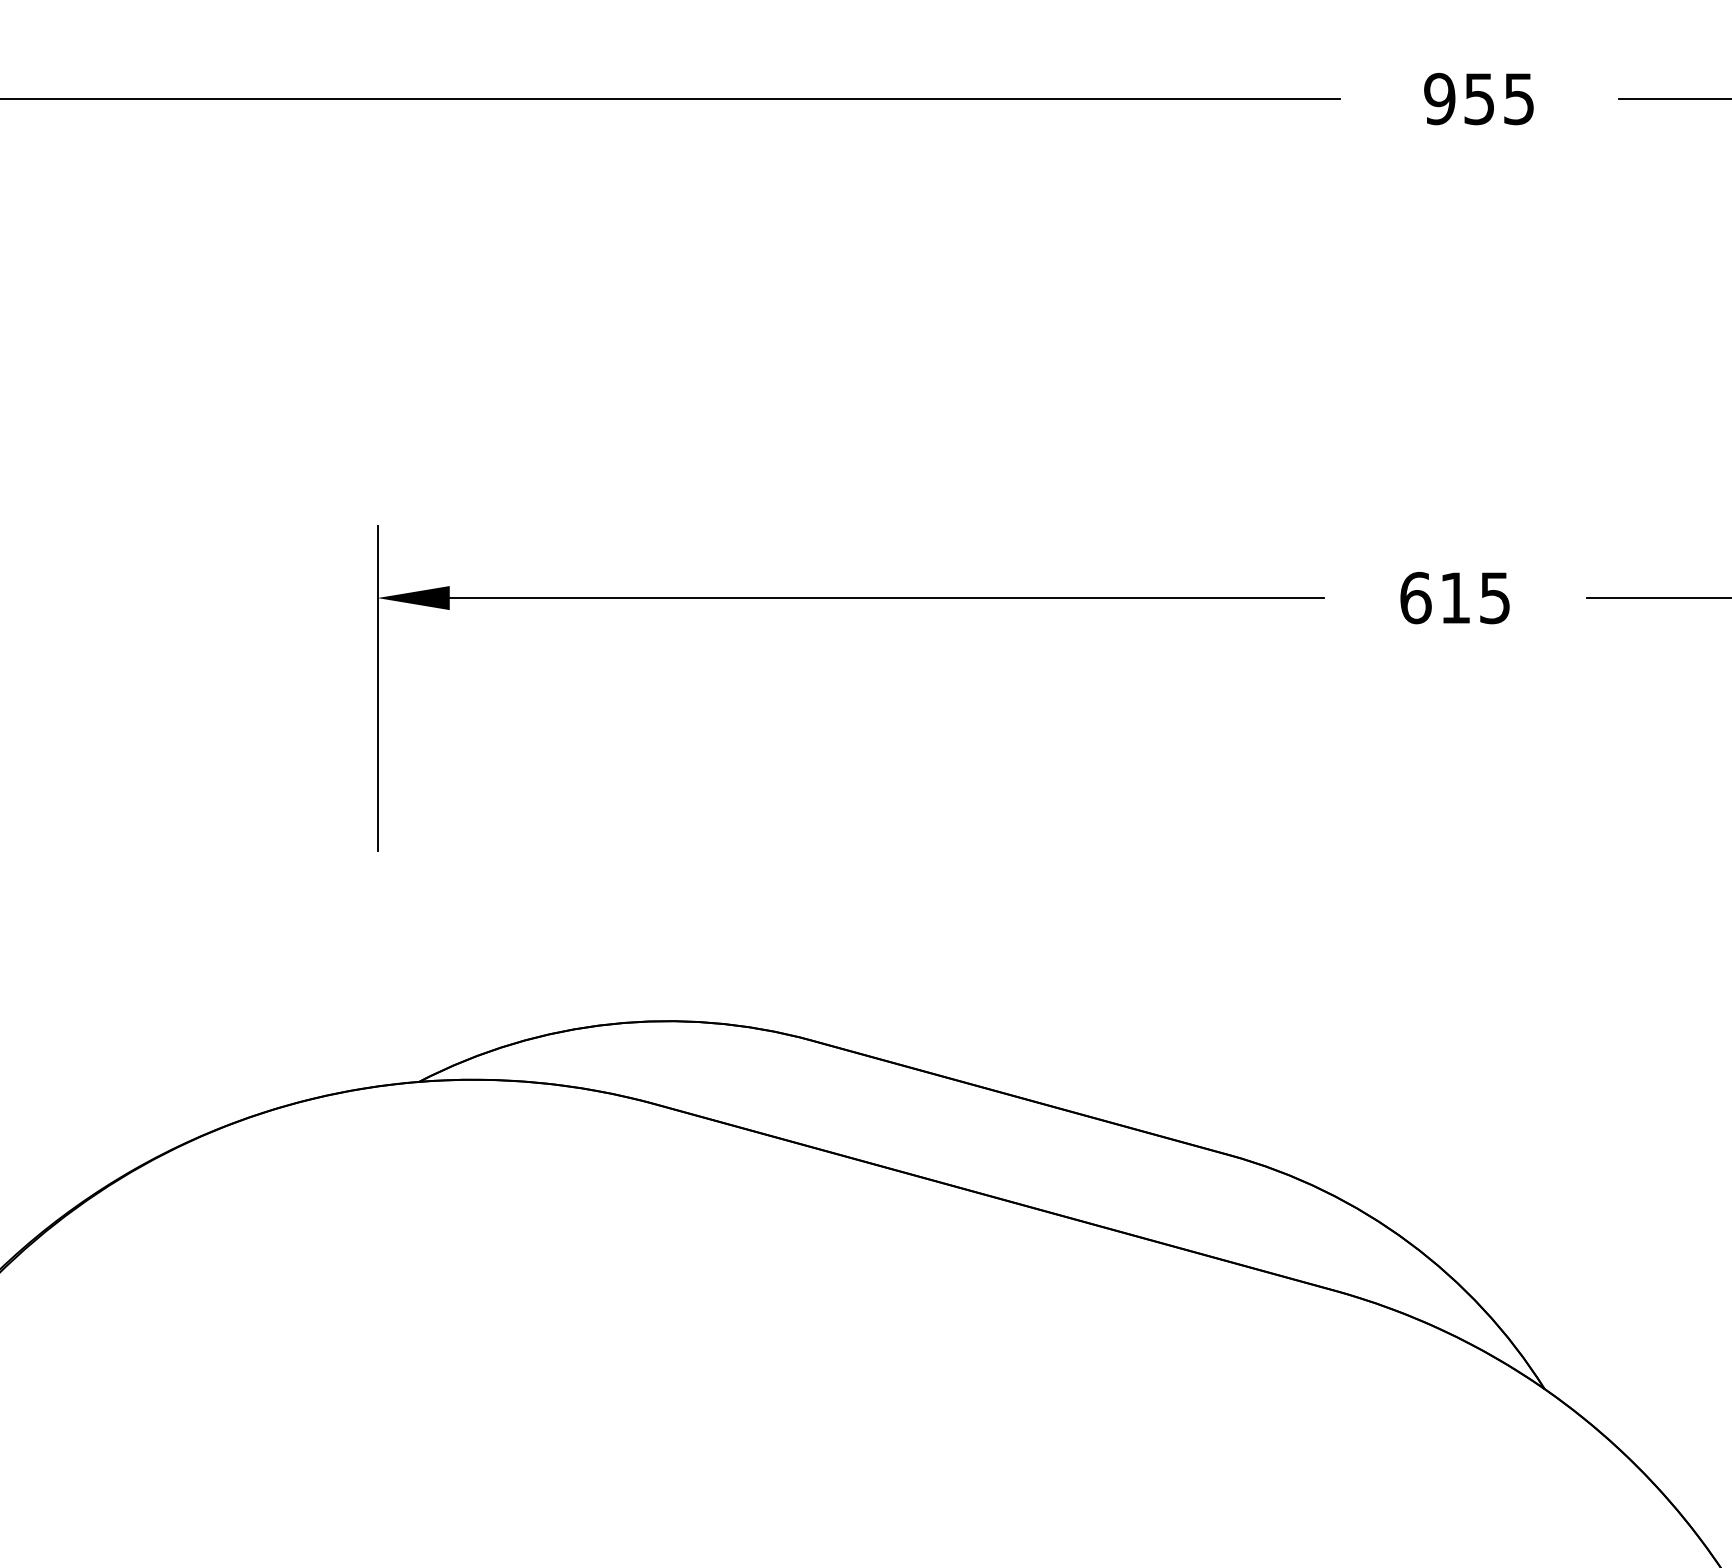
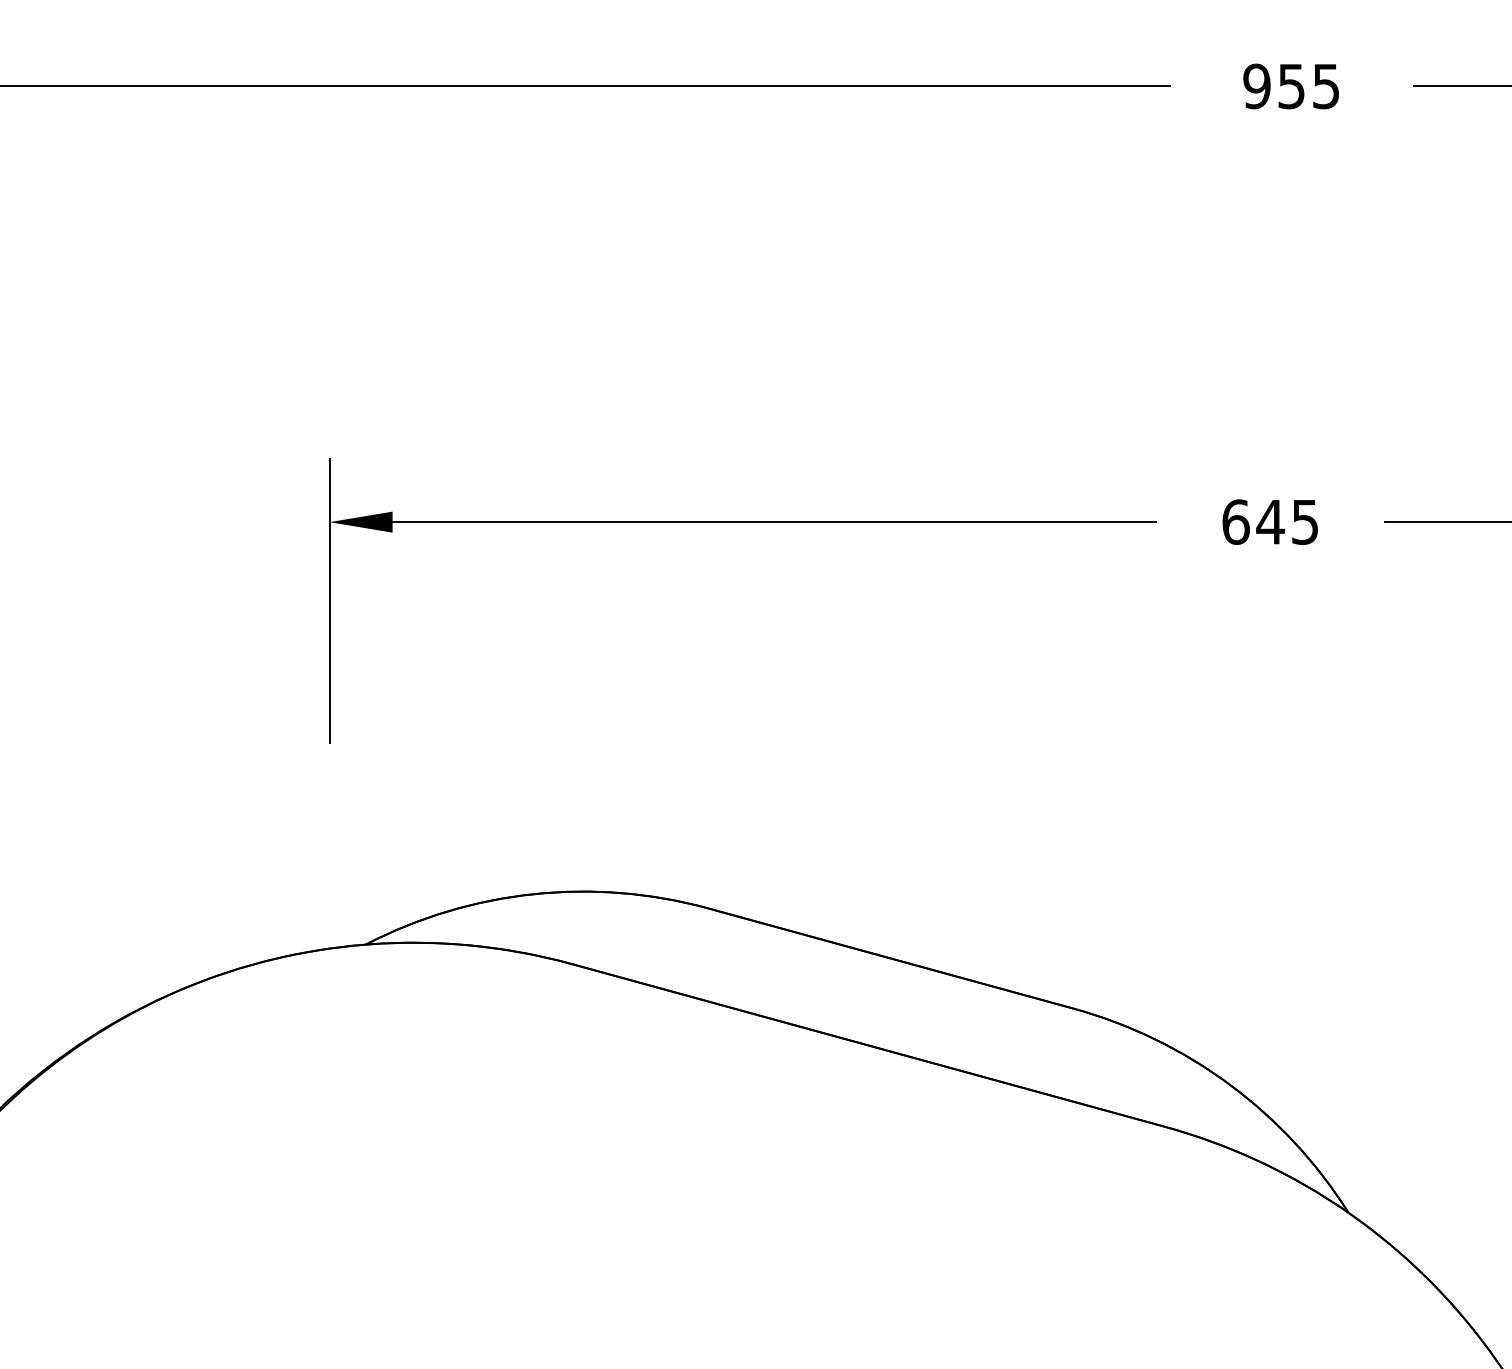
text: (1454, 597) -> (1269, 521), 615 -> 645

